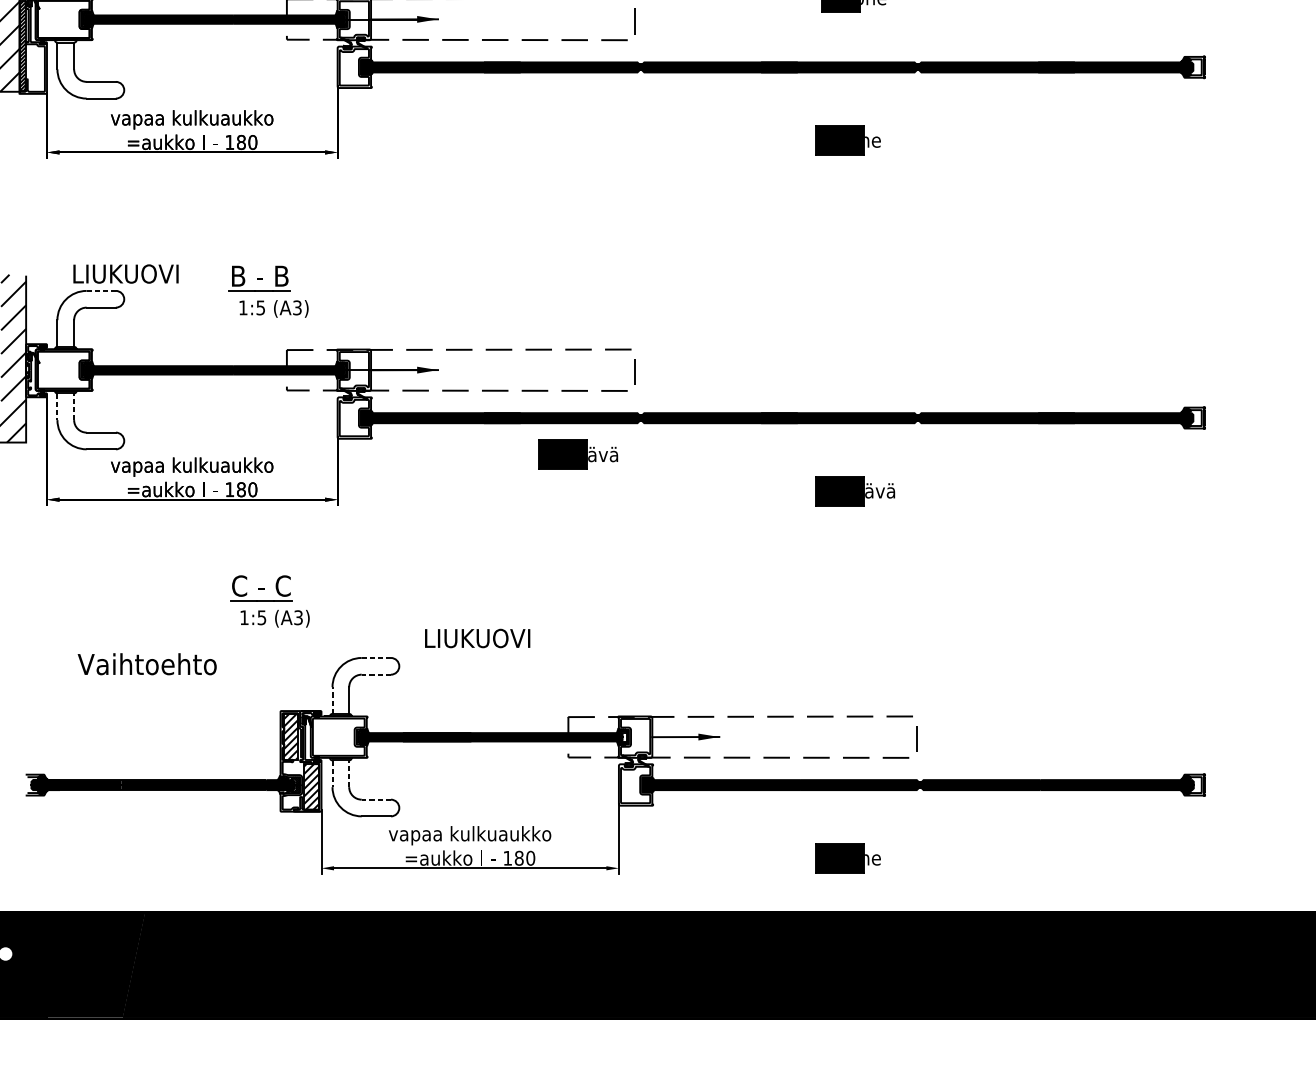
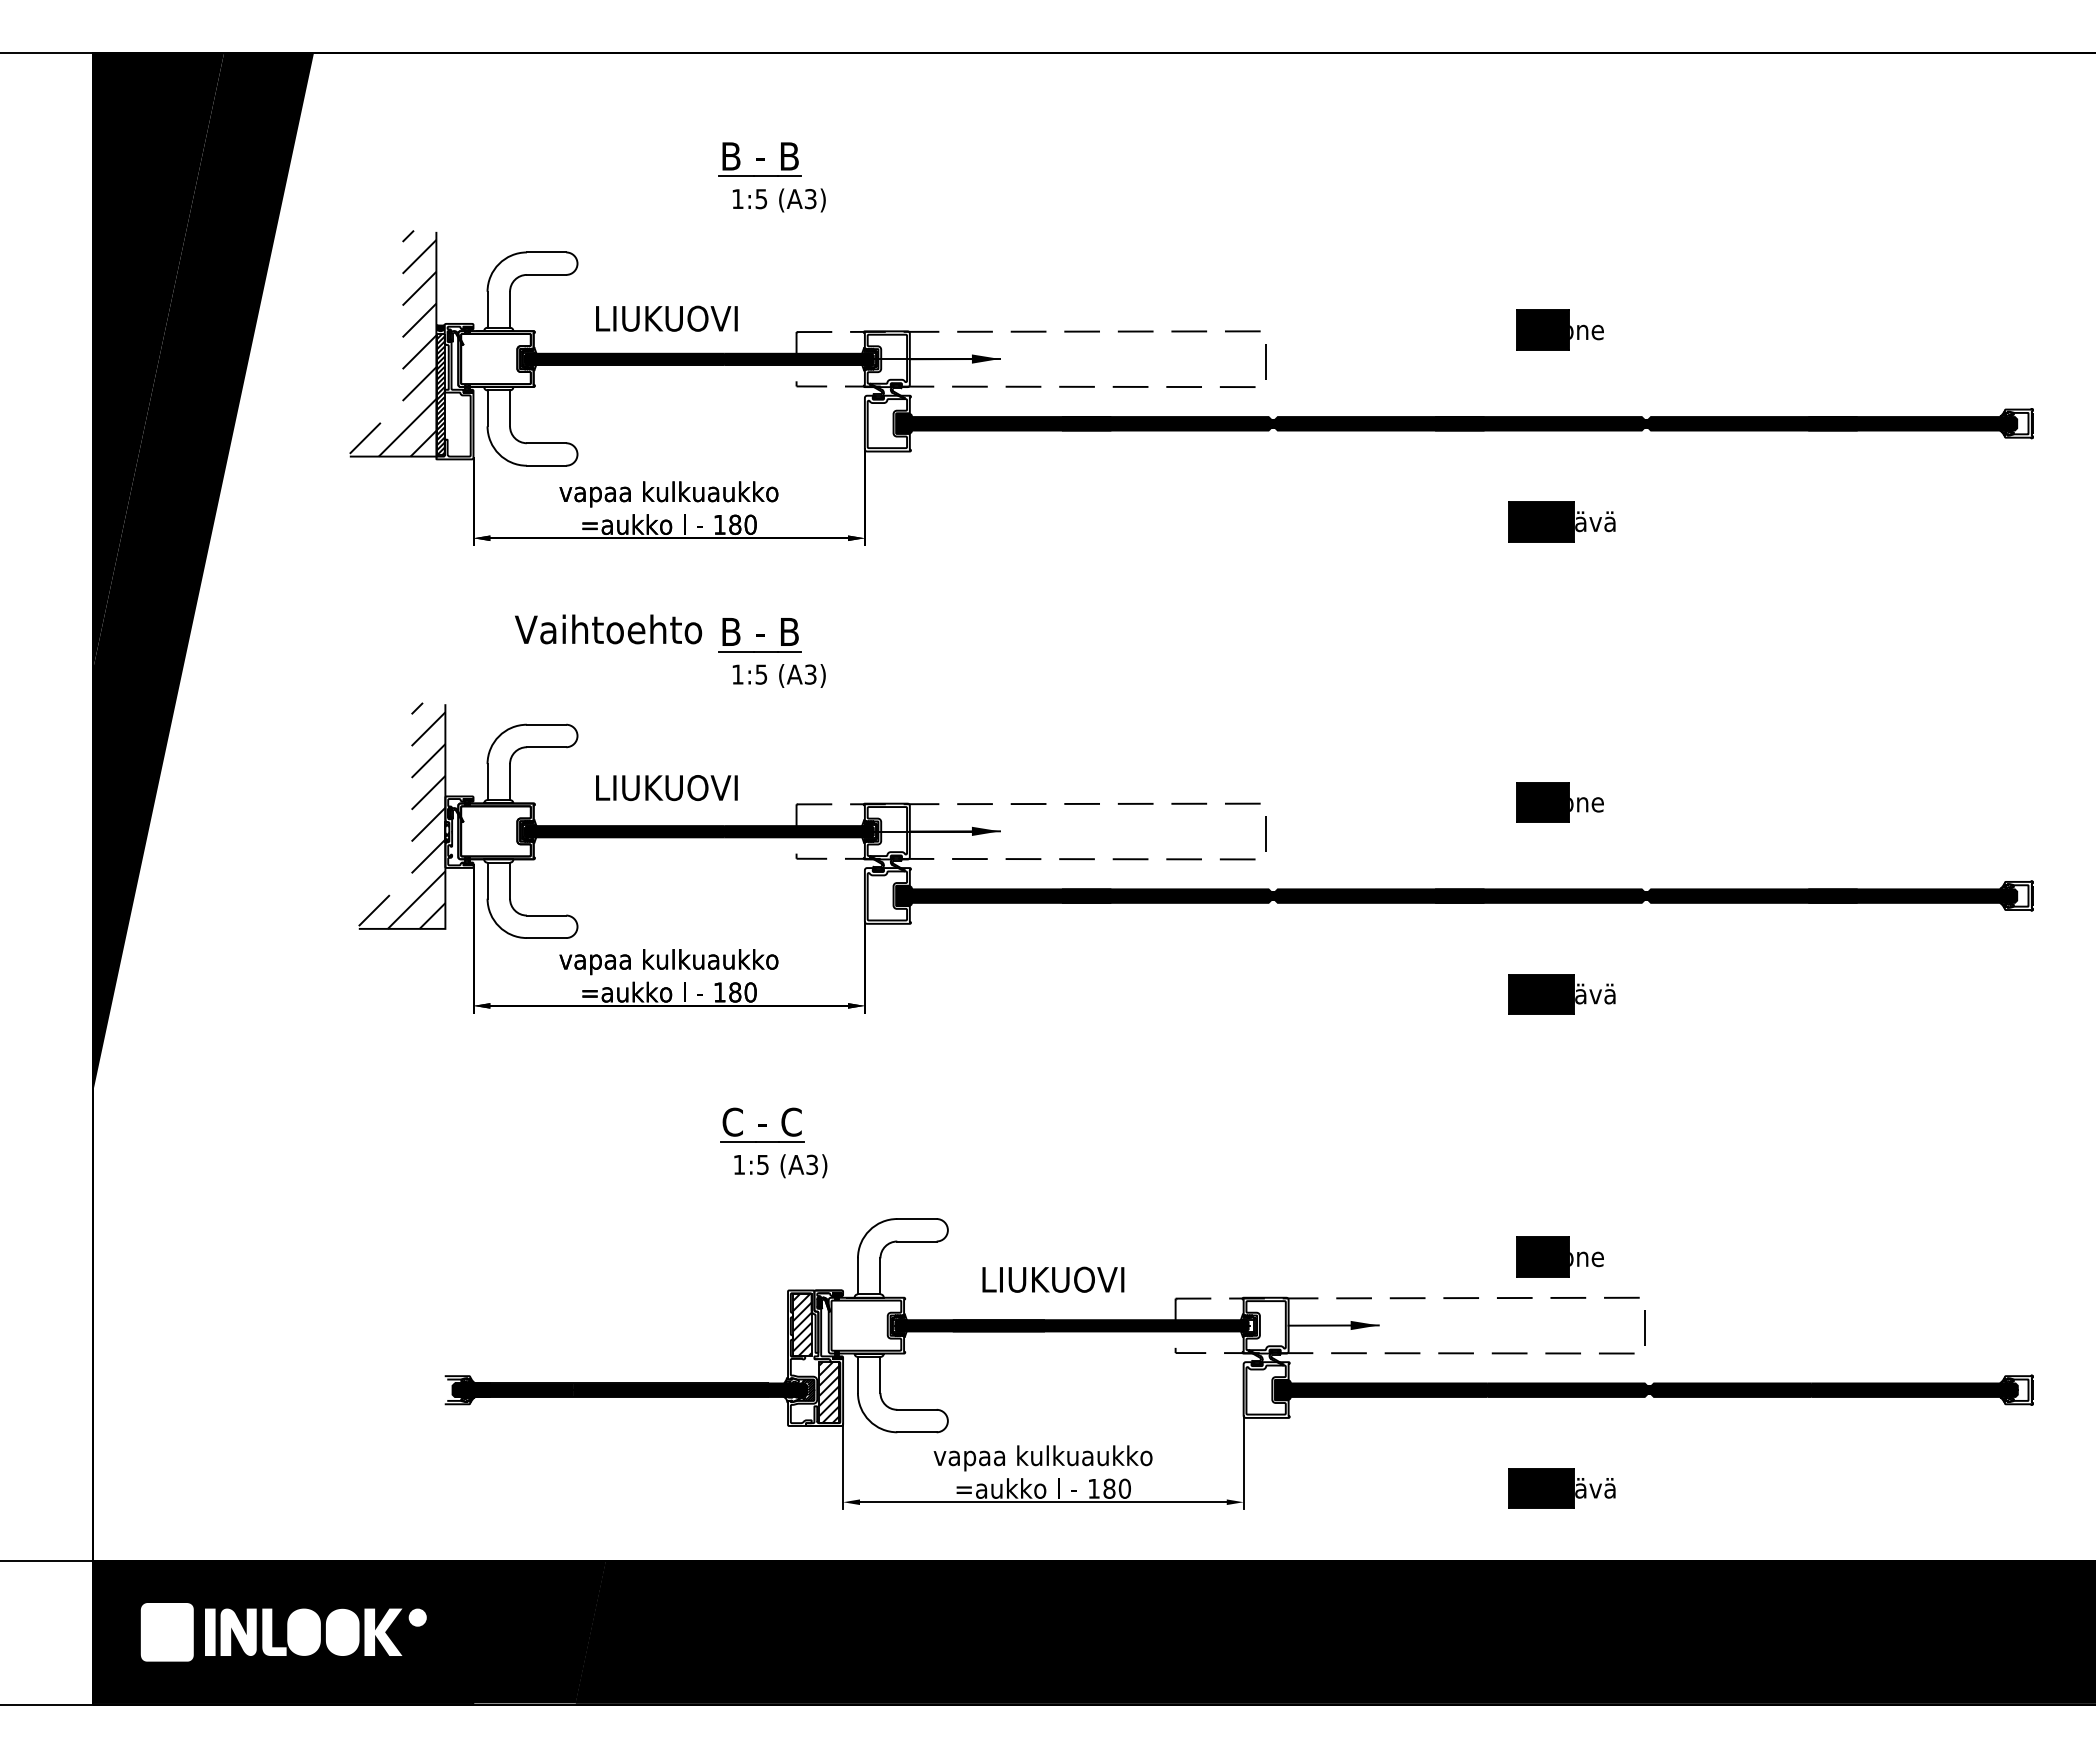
text: (880, 140) -> (1595, 521), Huone -> Käytävä
text: (125, 274) -> (666, 788), moved
line: (101, 290) -> (546, 724), dashed -> solid
part: (268, 291) -> (771, 652), moved
part: (853, 348) -> (1559, 802), added
line: (57, 406) -> (487, 880), dashed -> solid
line: (74, 406) -> (510, 880), dashed -> solid
part: (577, 454) -> (1188, 945), removed
text: (477, 638) -> (1053, 1279), moved
line: (375, 658) -> (916, 1219), dashed -> solid
text: (147, 664) -> (608, 629), moved
line: (375, 674) -> (916, 1241), dashed -> solid
part: (853, 685) -> (1559, 1256), added
line: (332, 700) -> (857, 1276), dashed -> solid
line: (332, 773) -> (857, 1374), dashed -> solid
line: (349, 773) -> (880, 1374), dashed -> solid
line: (375, 799) -> (916, 1409), dashed -> solid
text: (880, 858) -> (1595, 1488), Huone -> Käytävä

